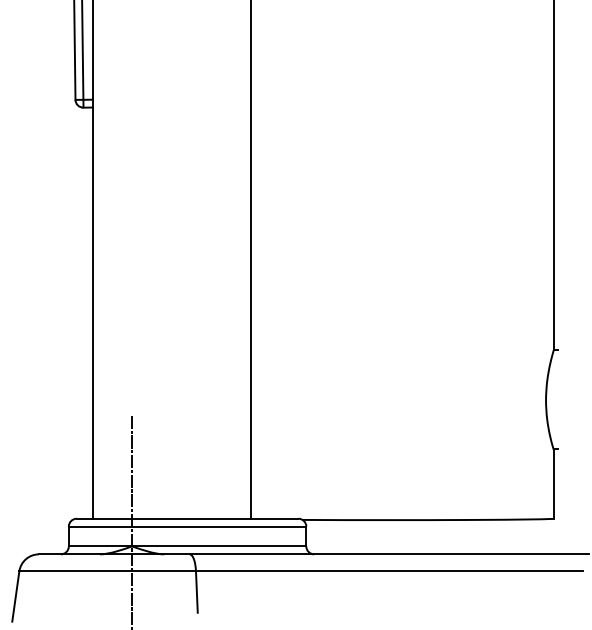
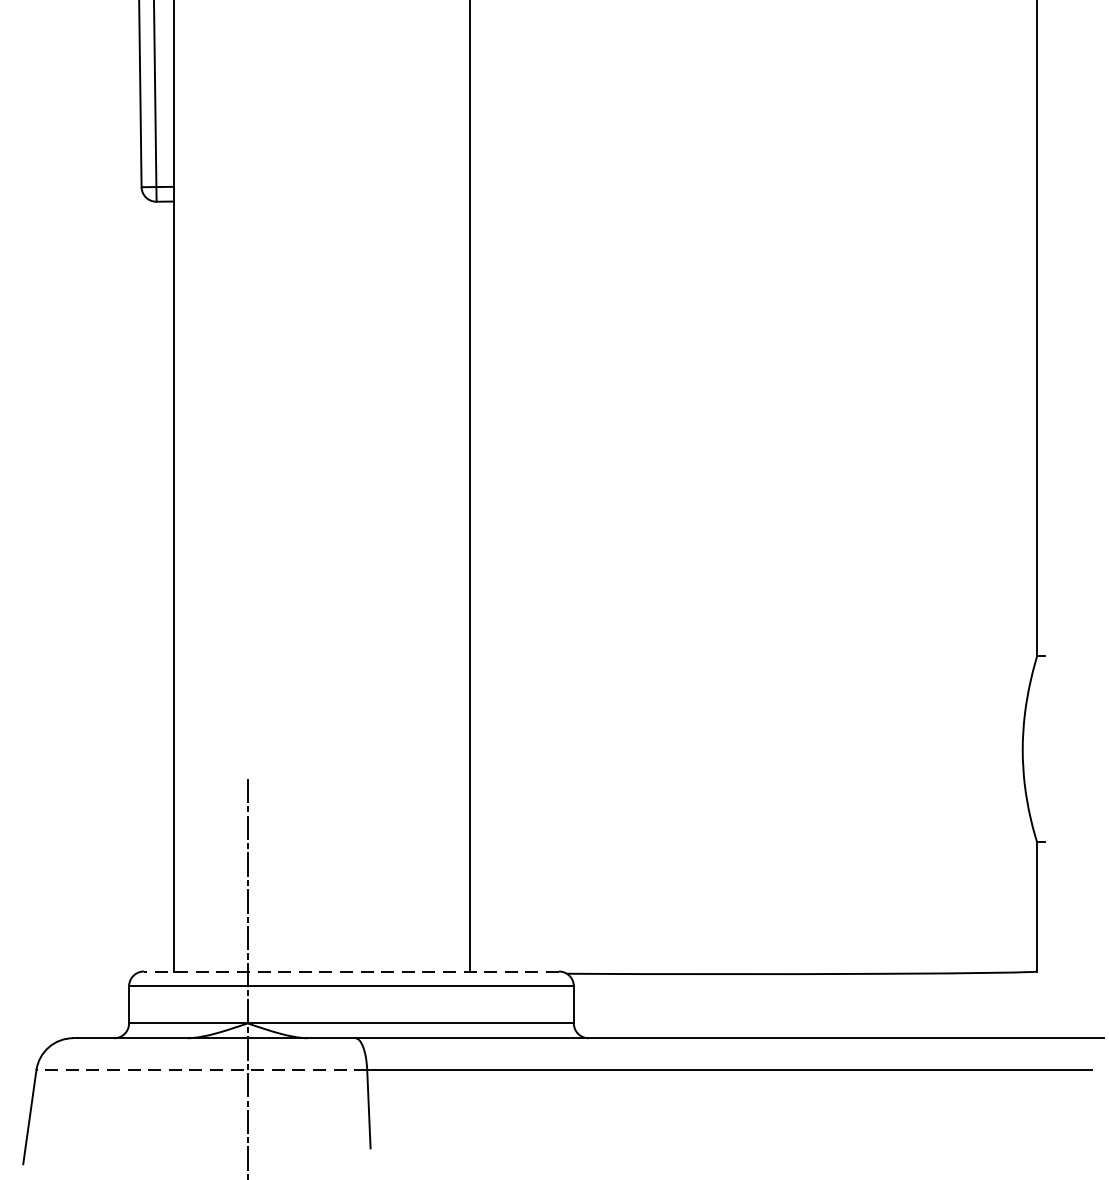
line: (187, 518) -> (351, 971), solid -> dashed
line: (107, 571) -> (201, 1070), solid -> dashed

